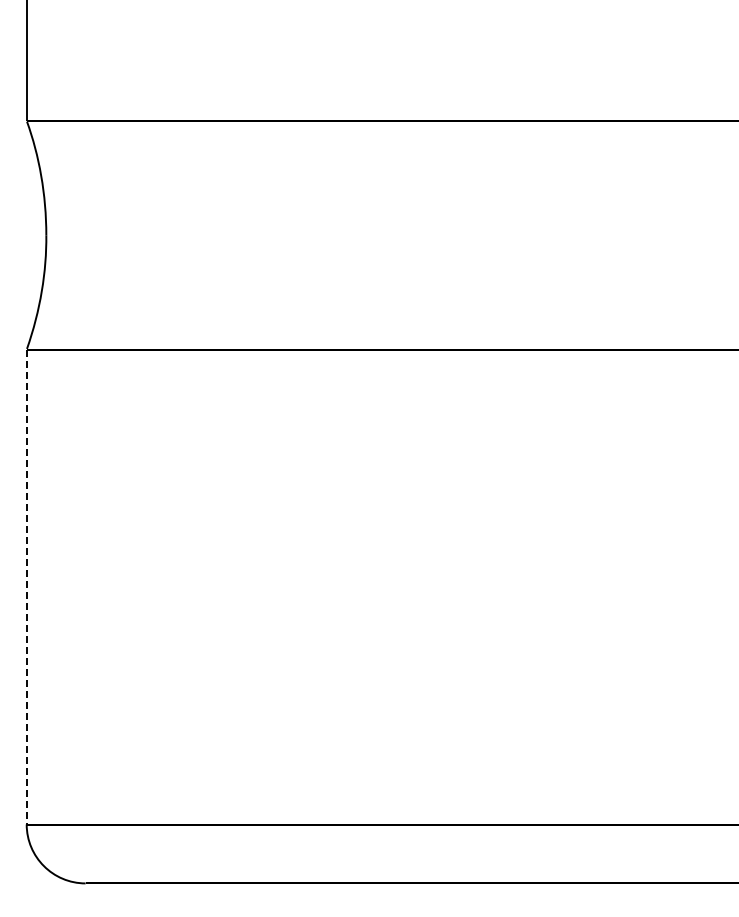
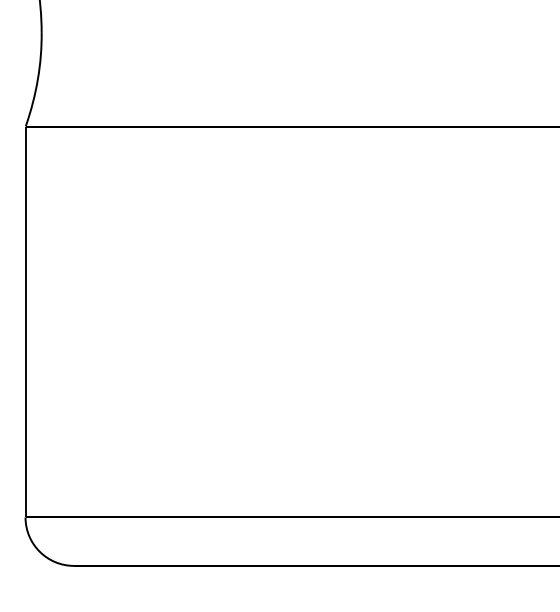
line: (26, 587) -> (25, 322), dashed -> solid

